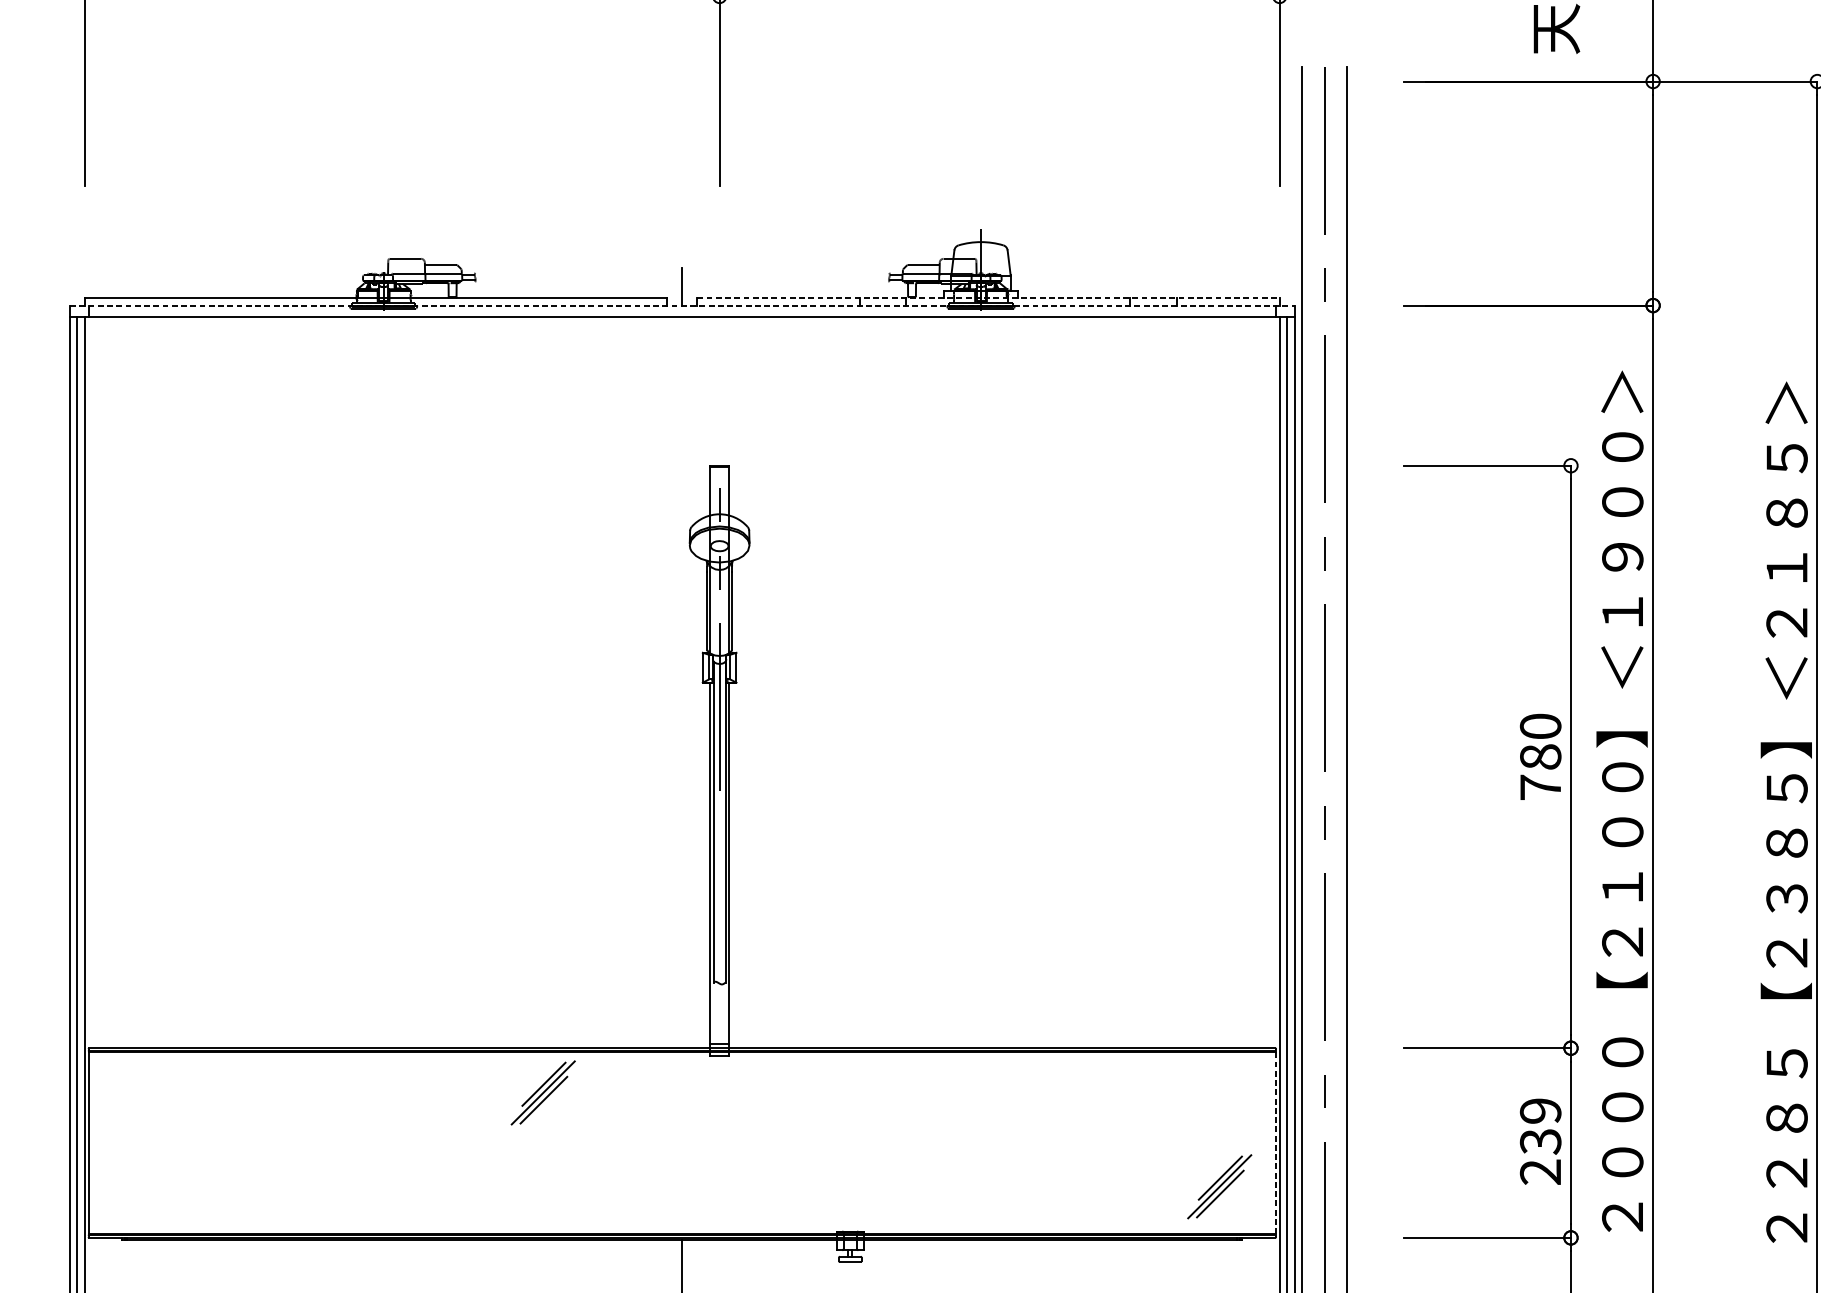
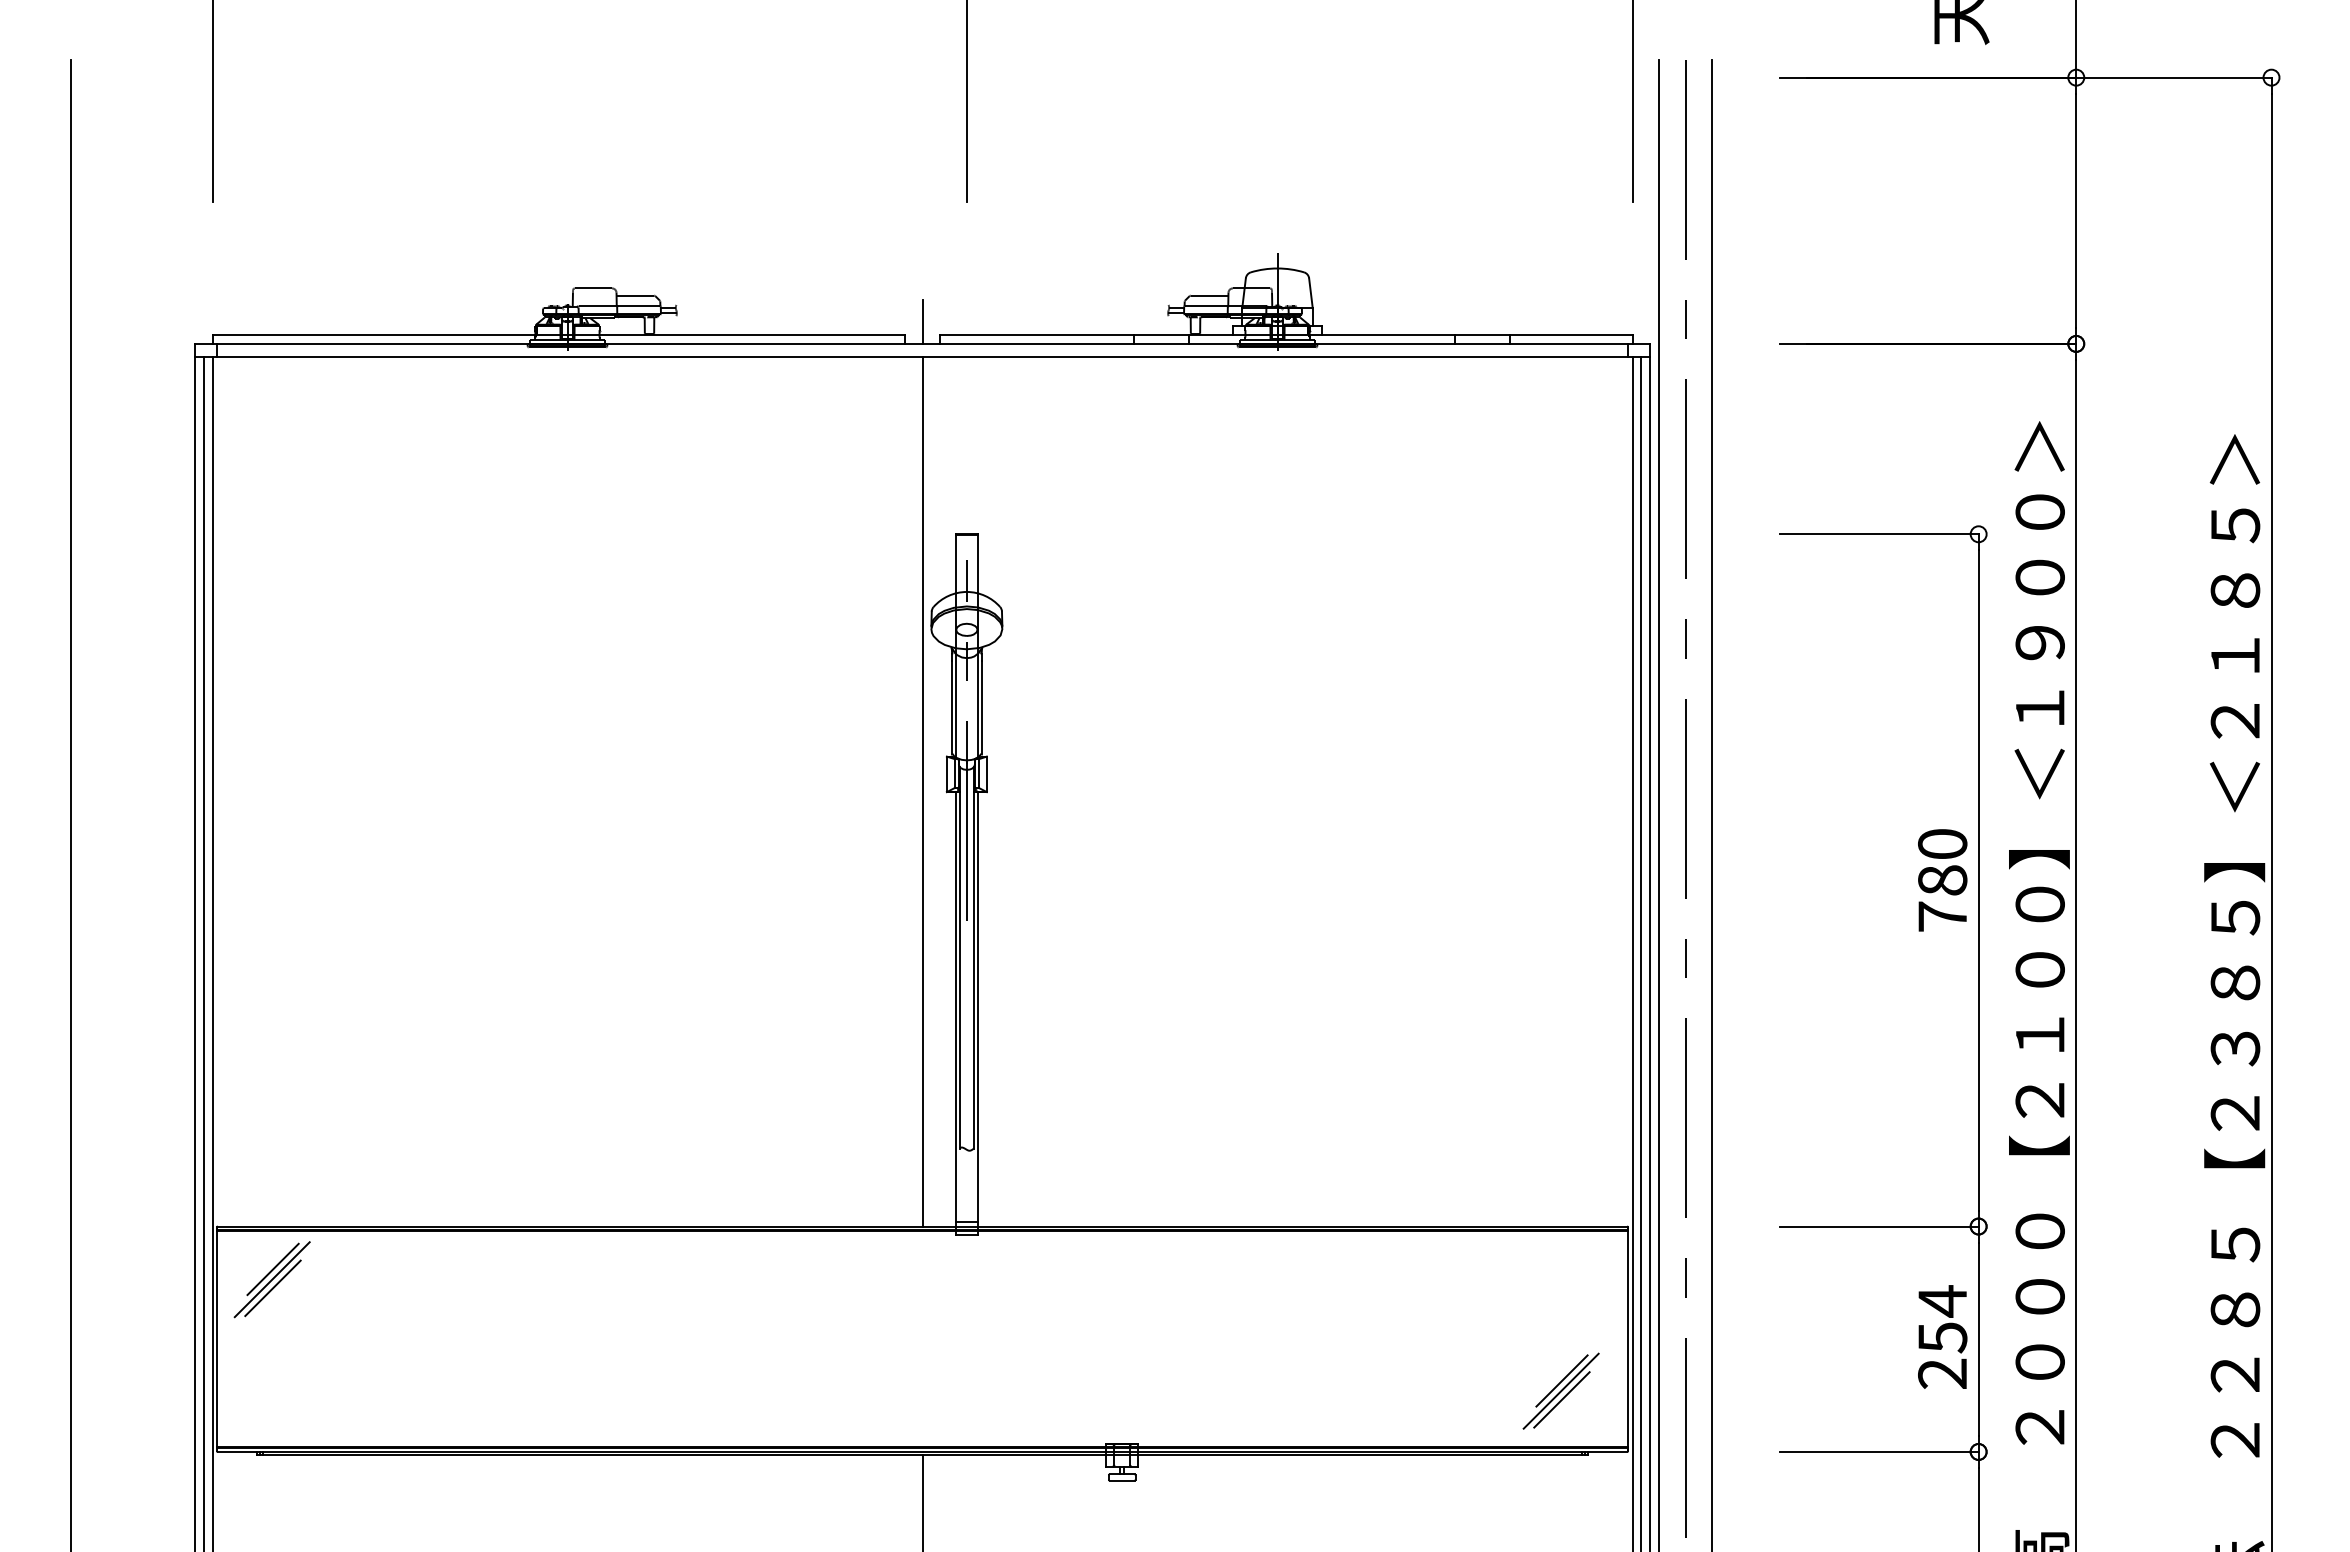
line: (988, 298) -> (1286, 335), dashed -> solid
line: (682, 305) -> (922, 343), dashed -> solid
line: (682, 682) -> (922, 791), added
part: (542, 1092) -> (271, 1279), moved
text: (1540, 1126) -> (1942, 1319), 239 -> 254
line: (1276, 1143) -> (1628, 1339), dashed -> solid

